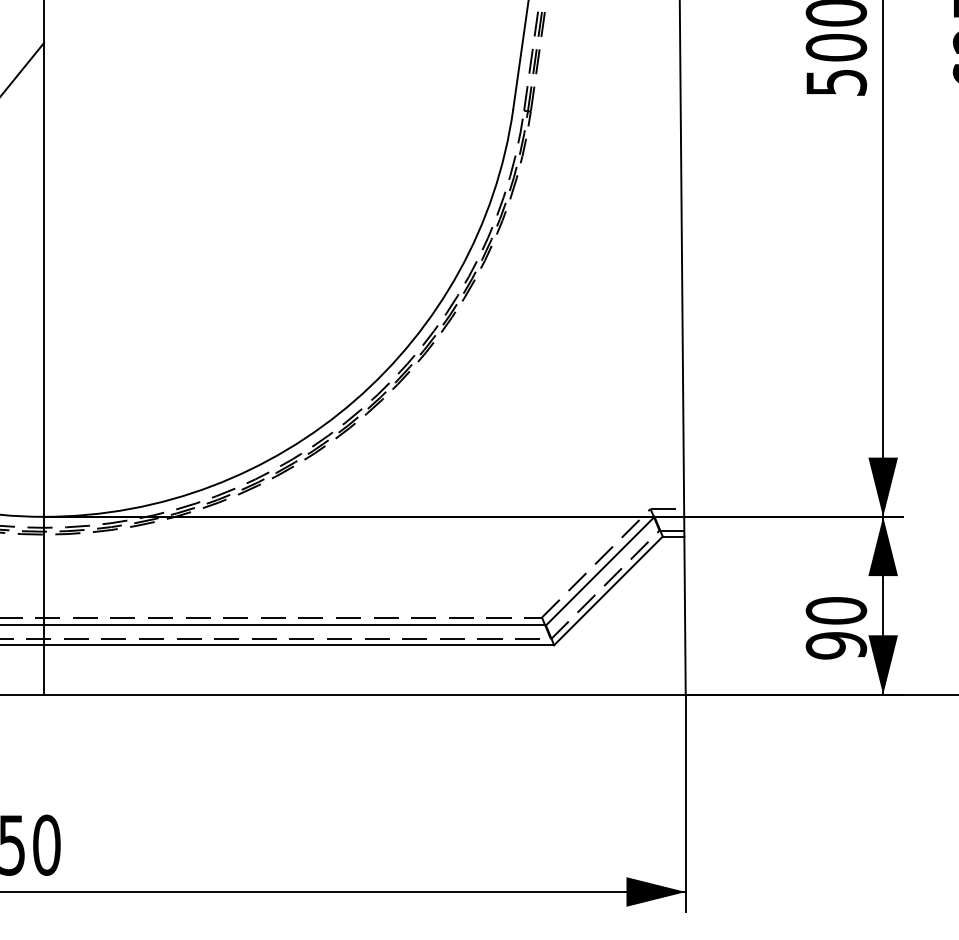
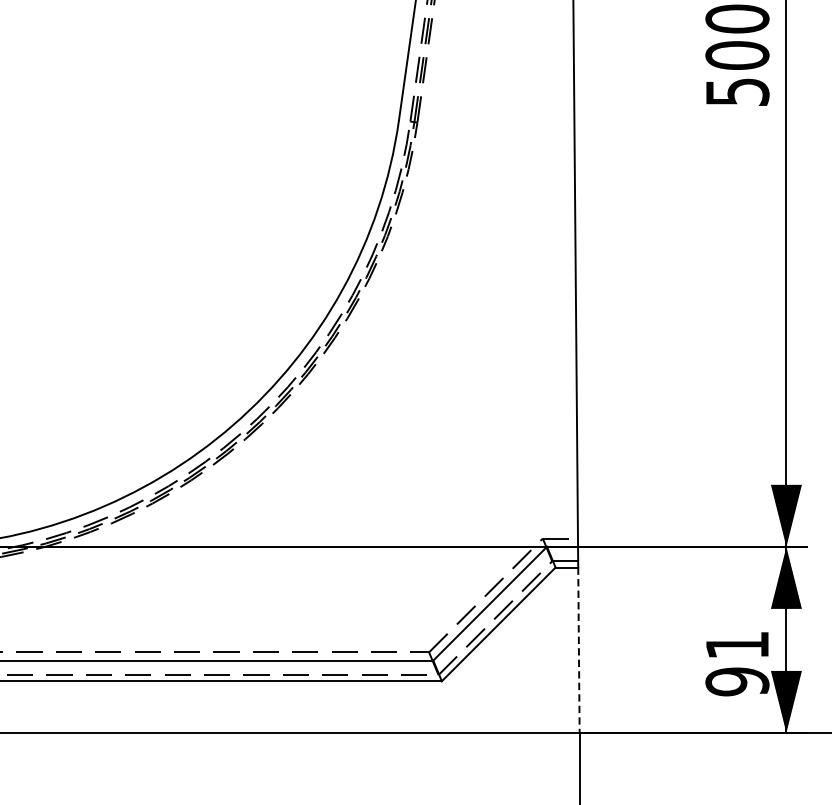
text: (836, 610) -> (737, 644), 90 -> 91
line: (685, 615) -> (579, 650), solid -> dashed

